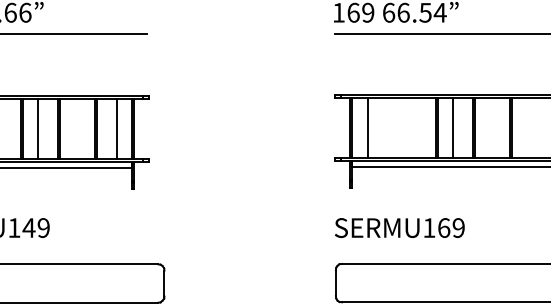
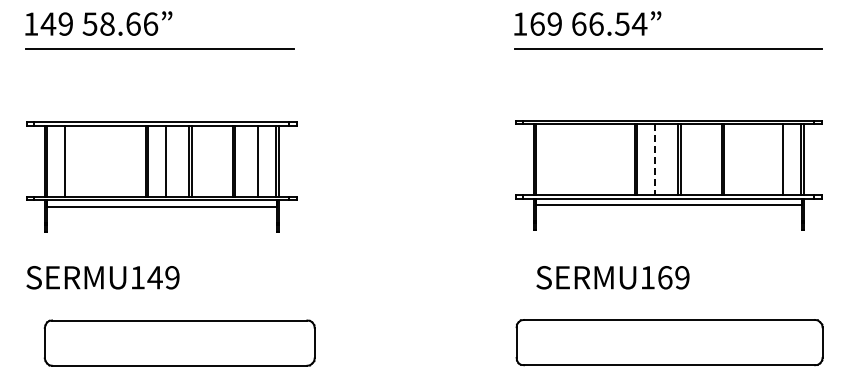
line: (367, 127) -> (554, 159), removed
line: (452, 128) -> (654, 160), solid -> dashed
text: (399, 227) -> (612, 277), moved

